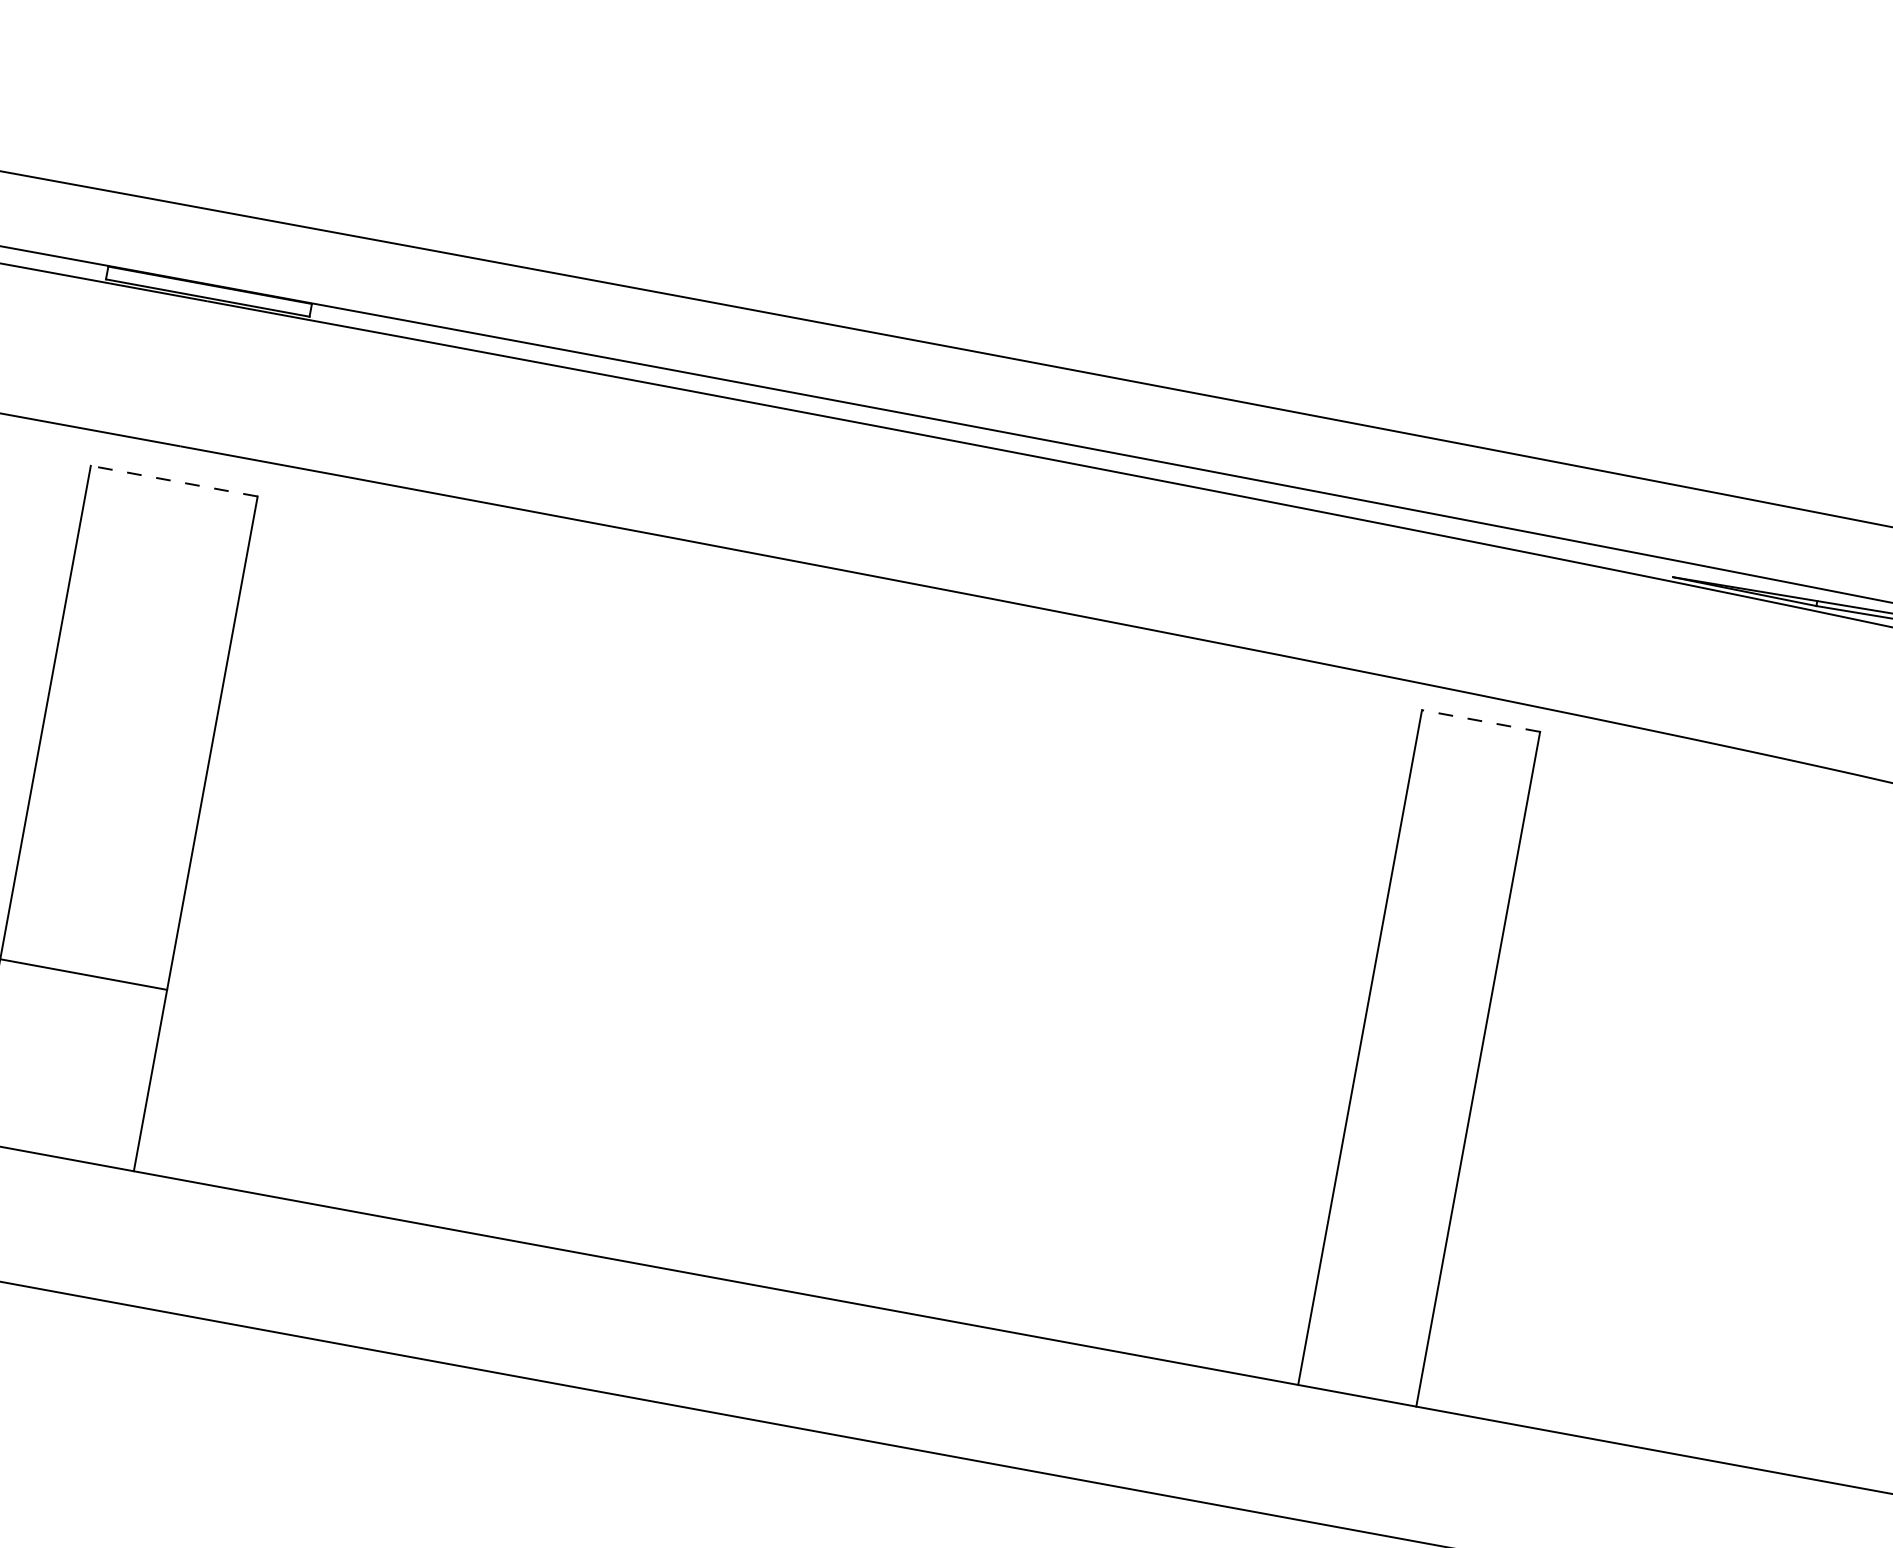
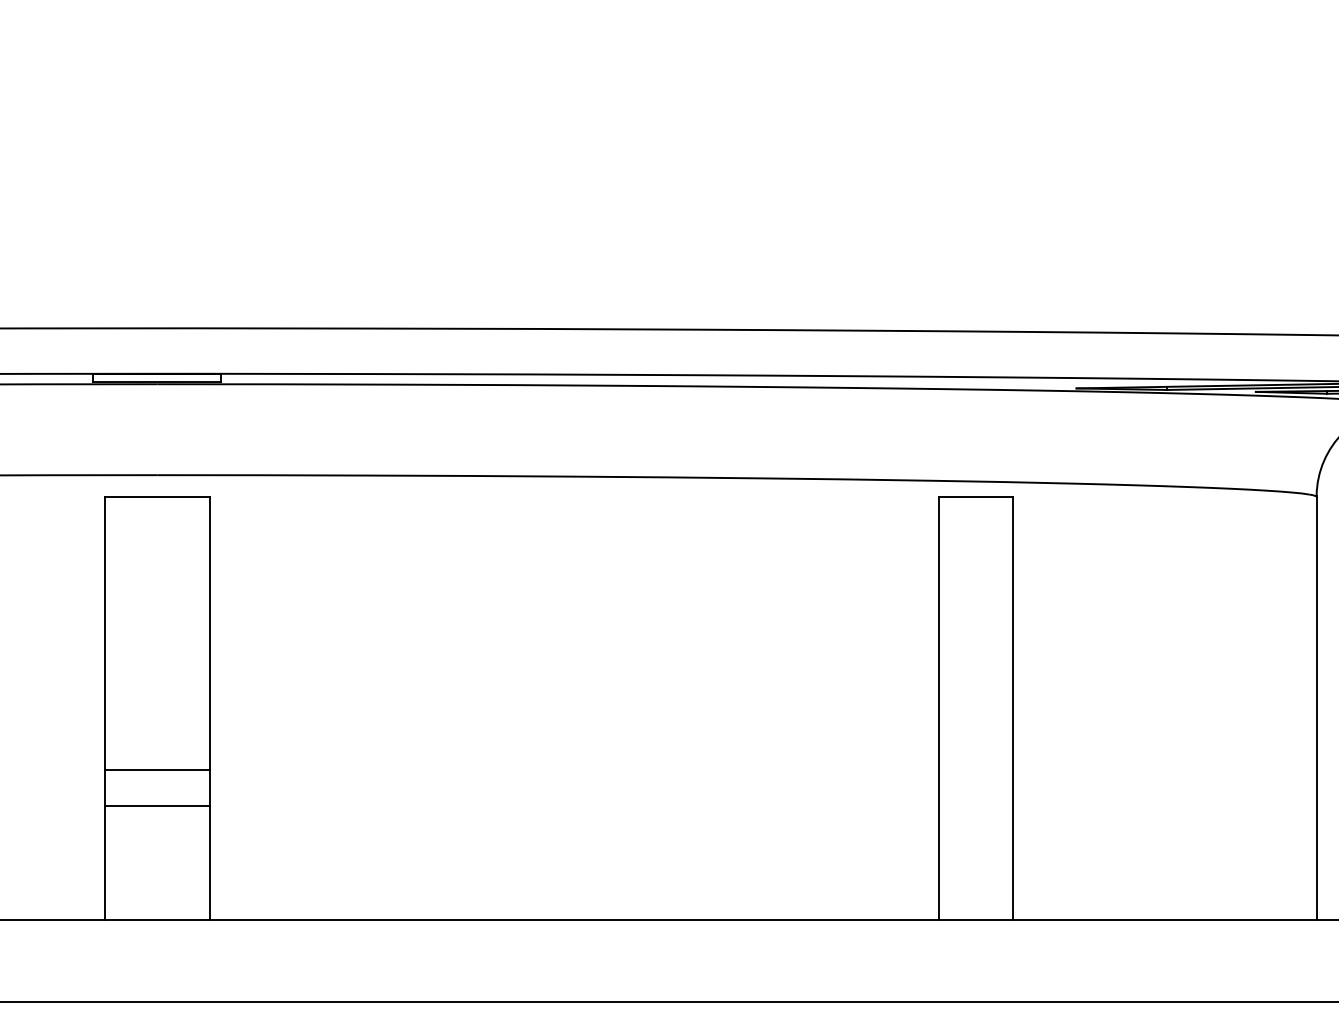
line: (172, 481) -> (156, 497), dashed -> solid
line: (1479, 721) -> (975, 497), dashed -> solid
line: (93, 915) -> (156, 769), added

